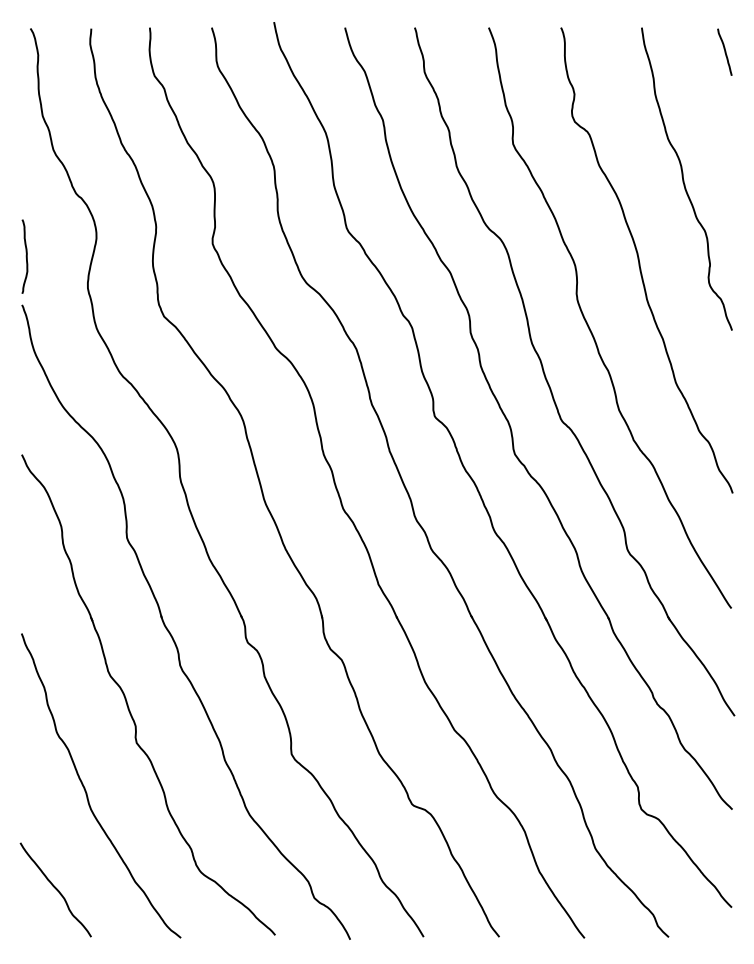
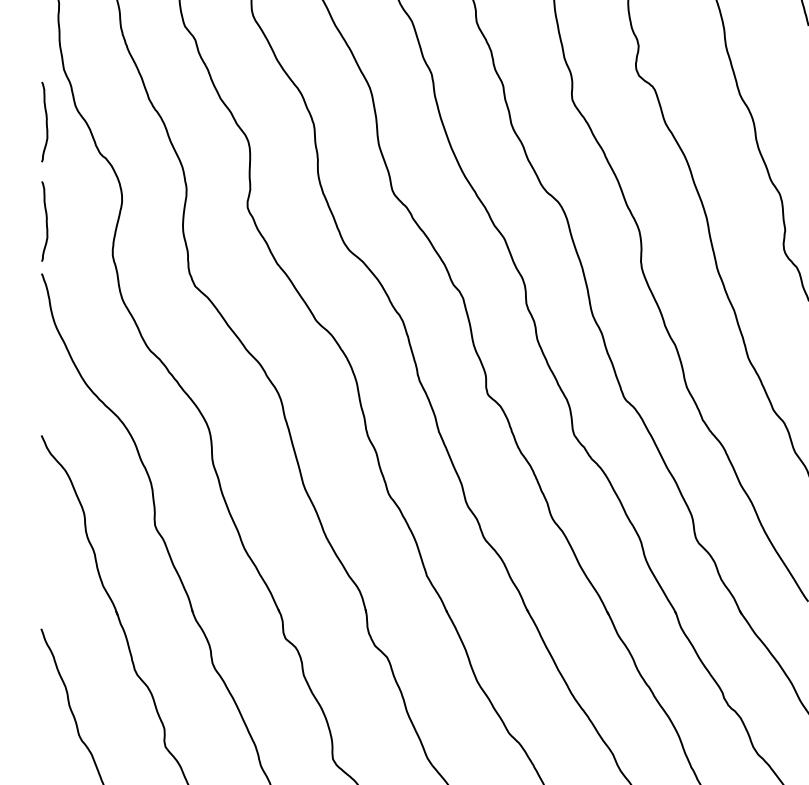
curve: (25, 164) -> (45, 121), added

